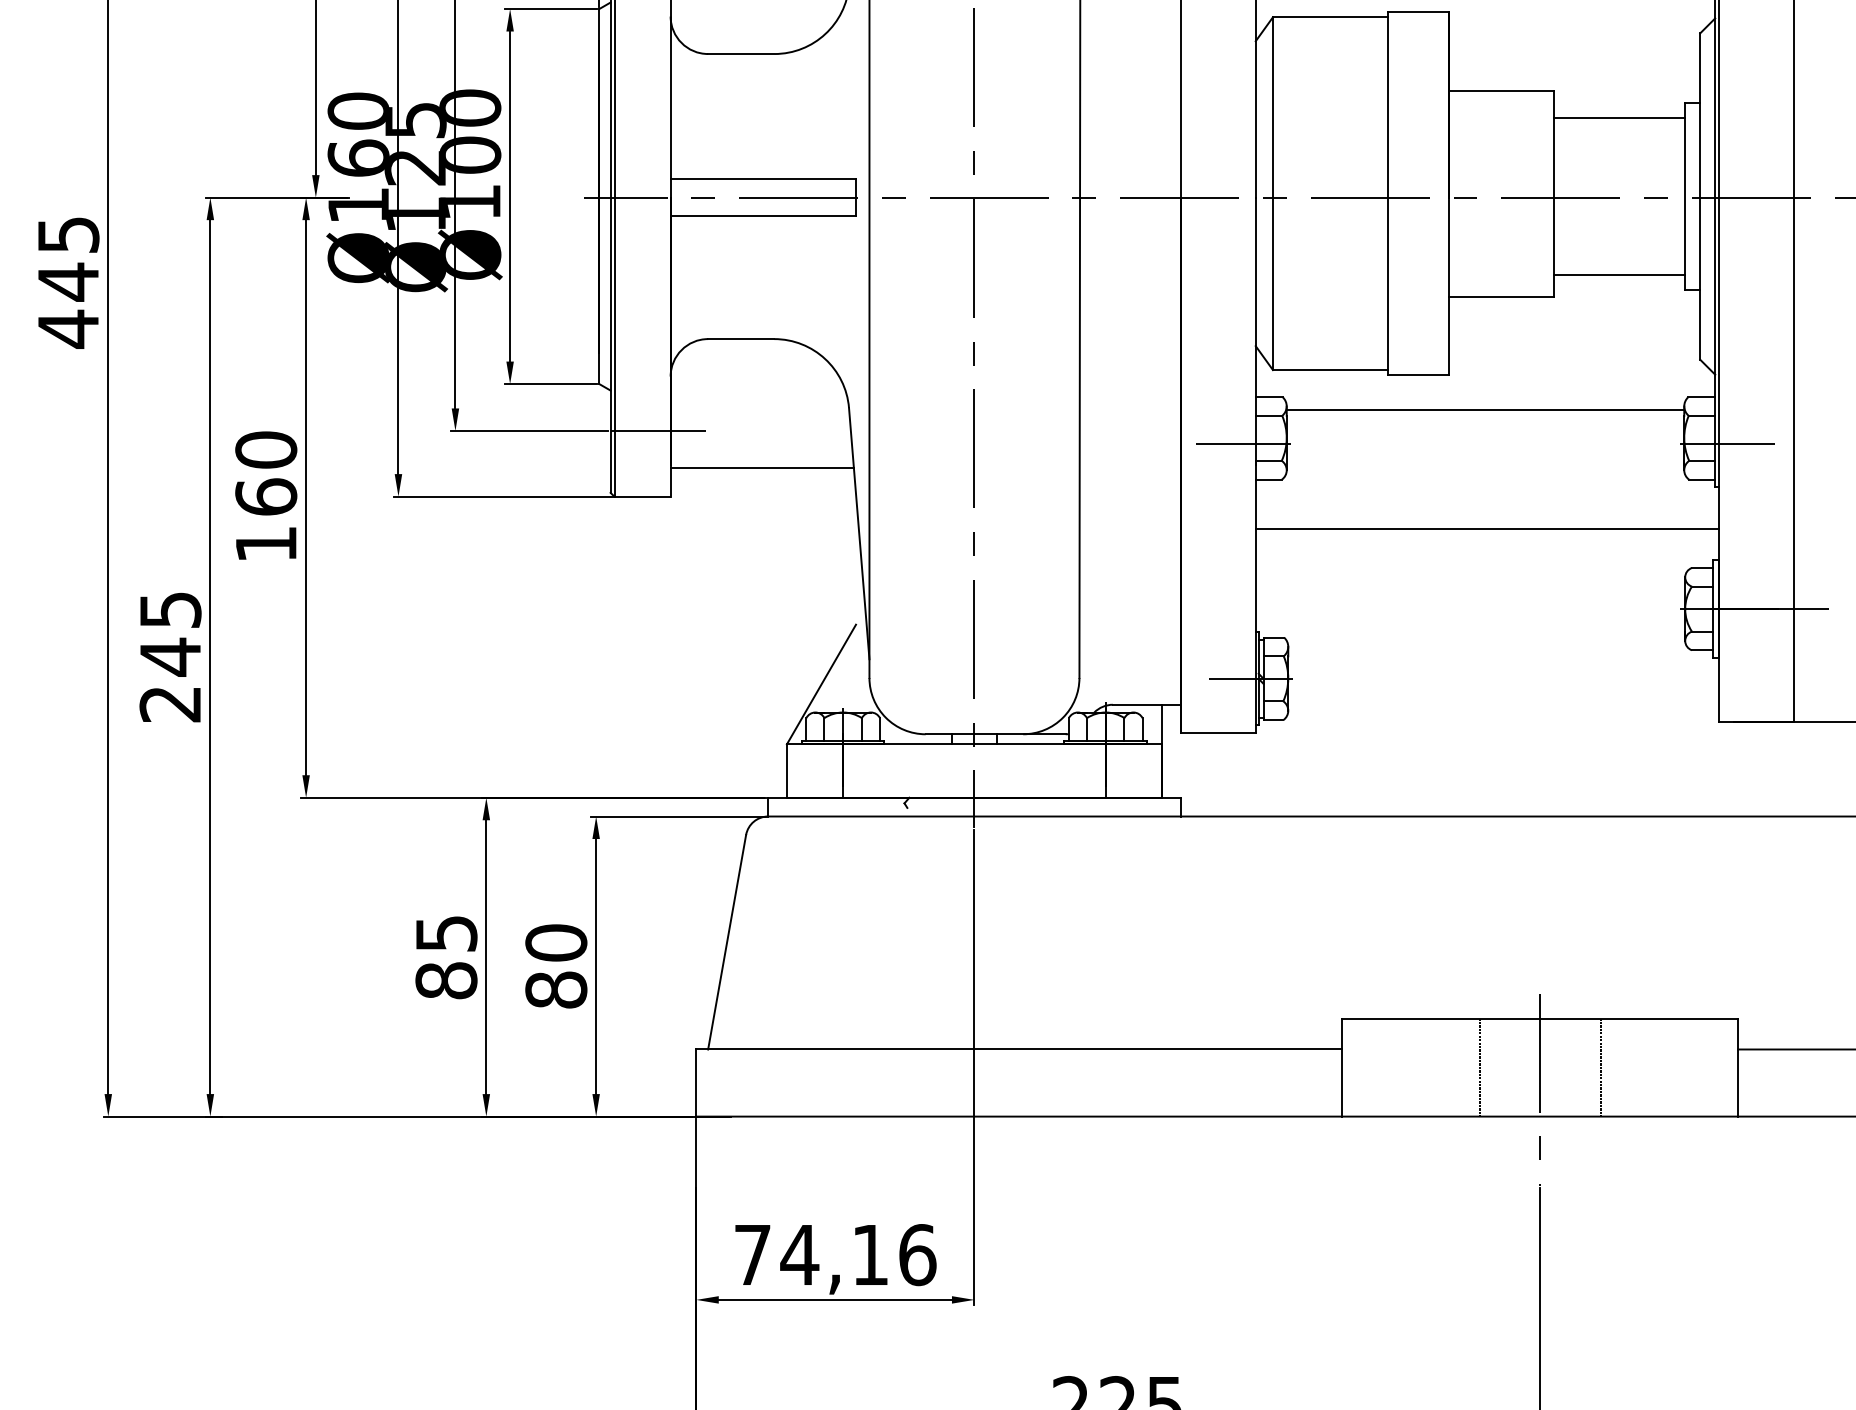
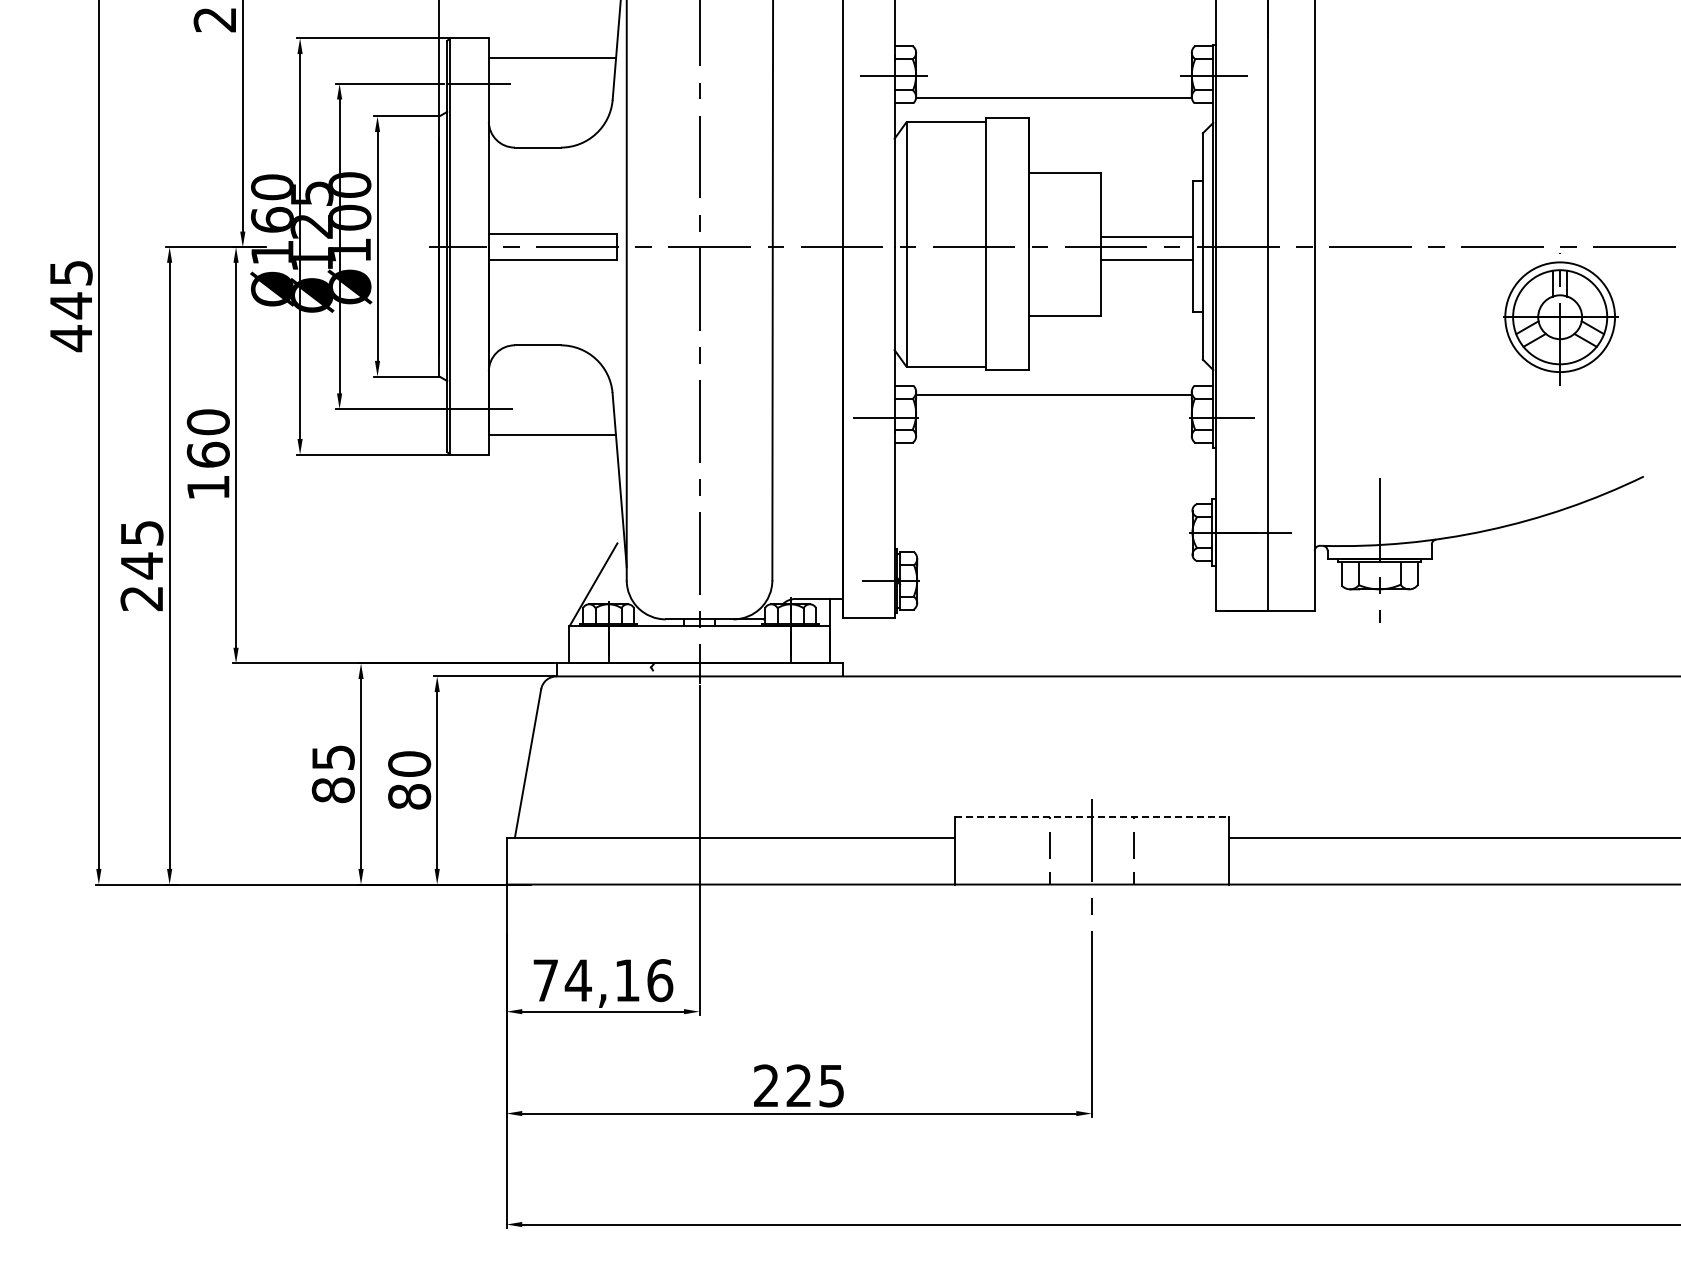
line: (1618, 117) -> (1146, 236), moved
line: (1618, 275) -> (1146, 260), moved
line: (1486, 529) -> (1054, 477), removed
line: (1541, 1018) -> (1092, 816), solid -> dashed

